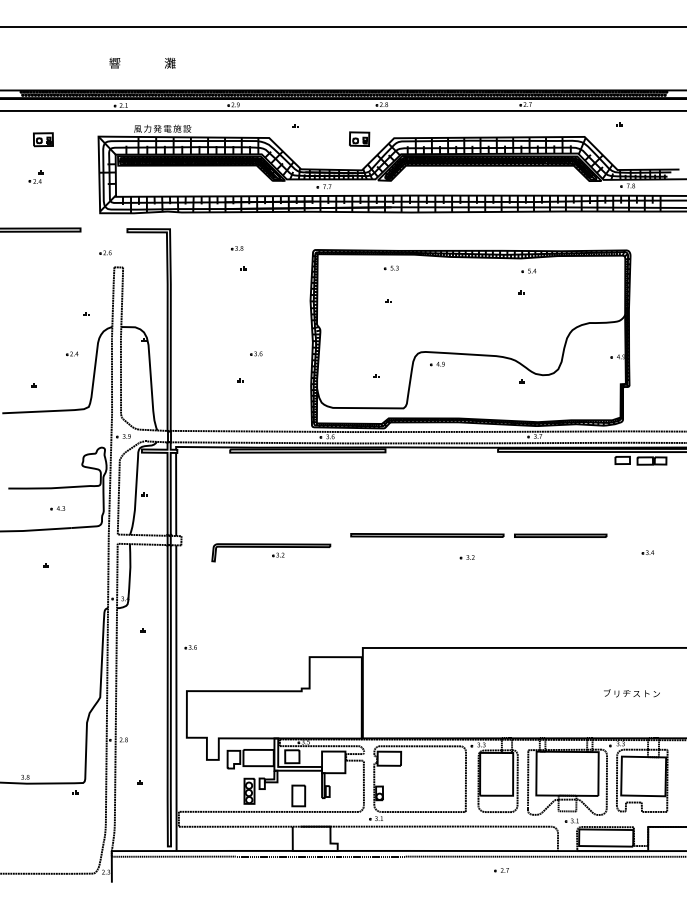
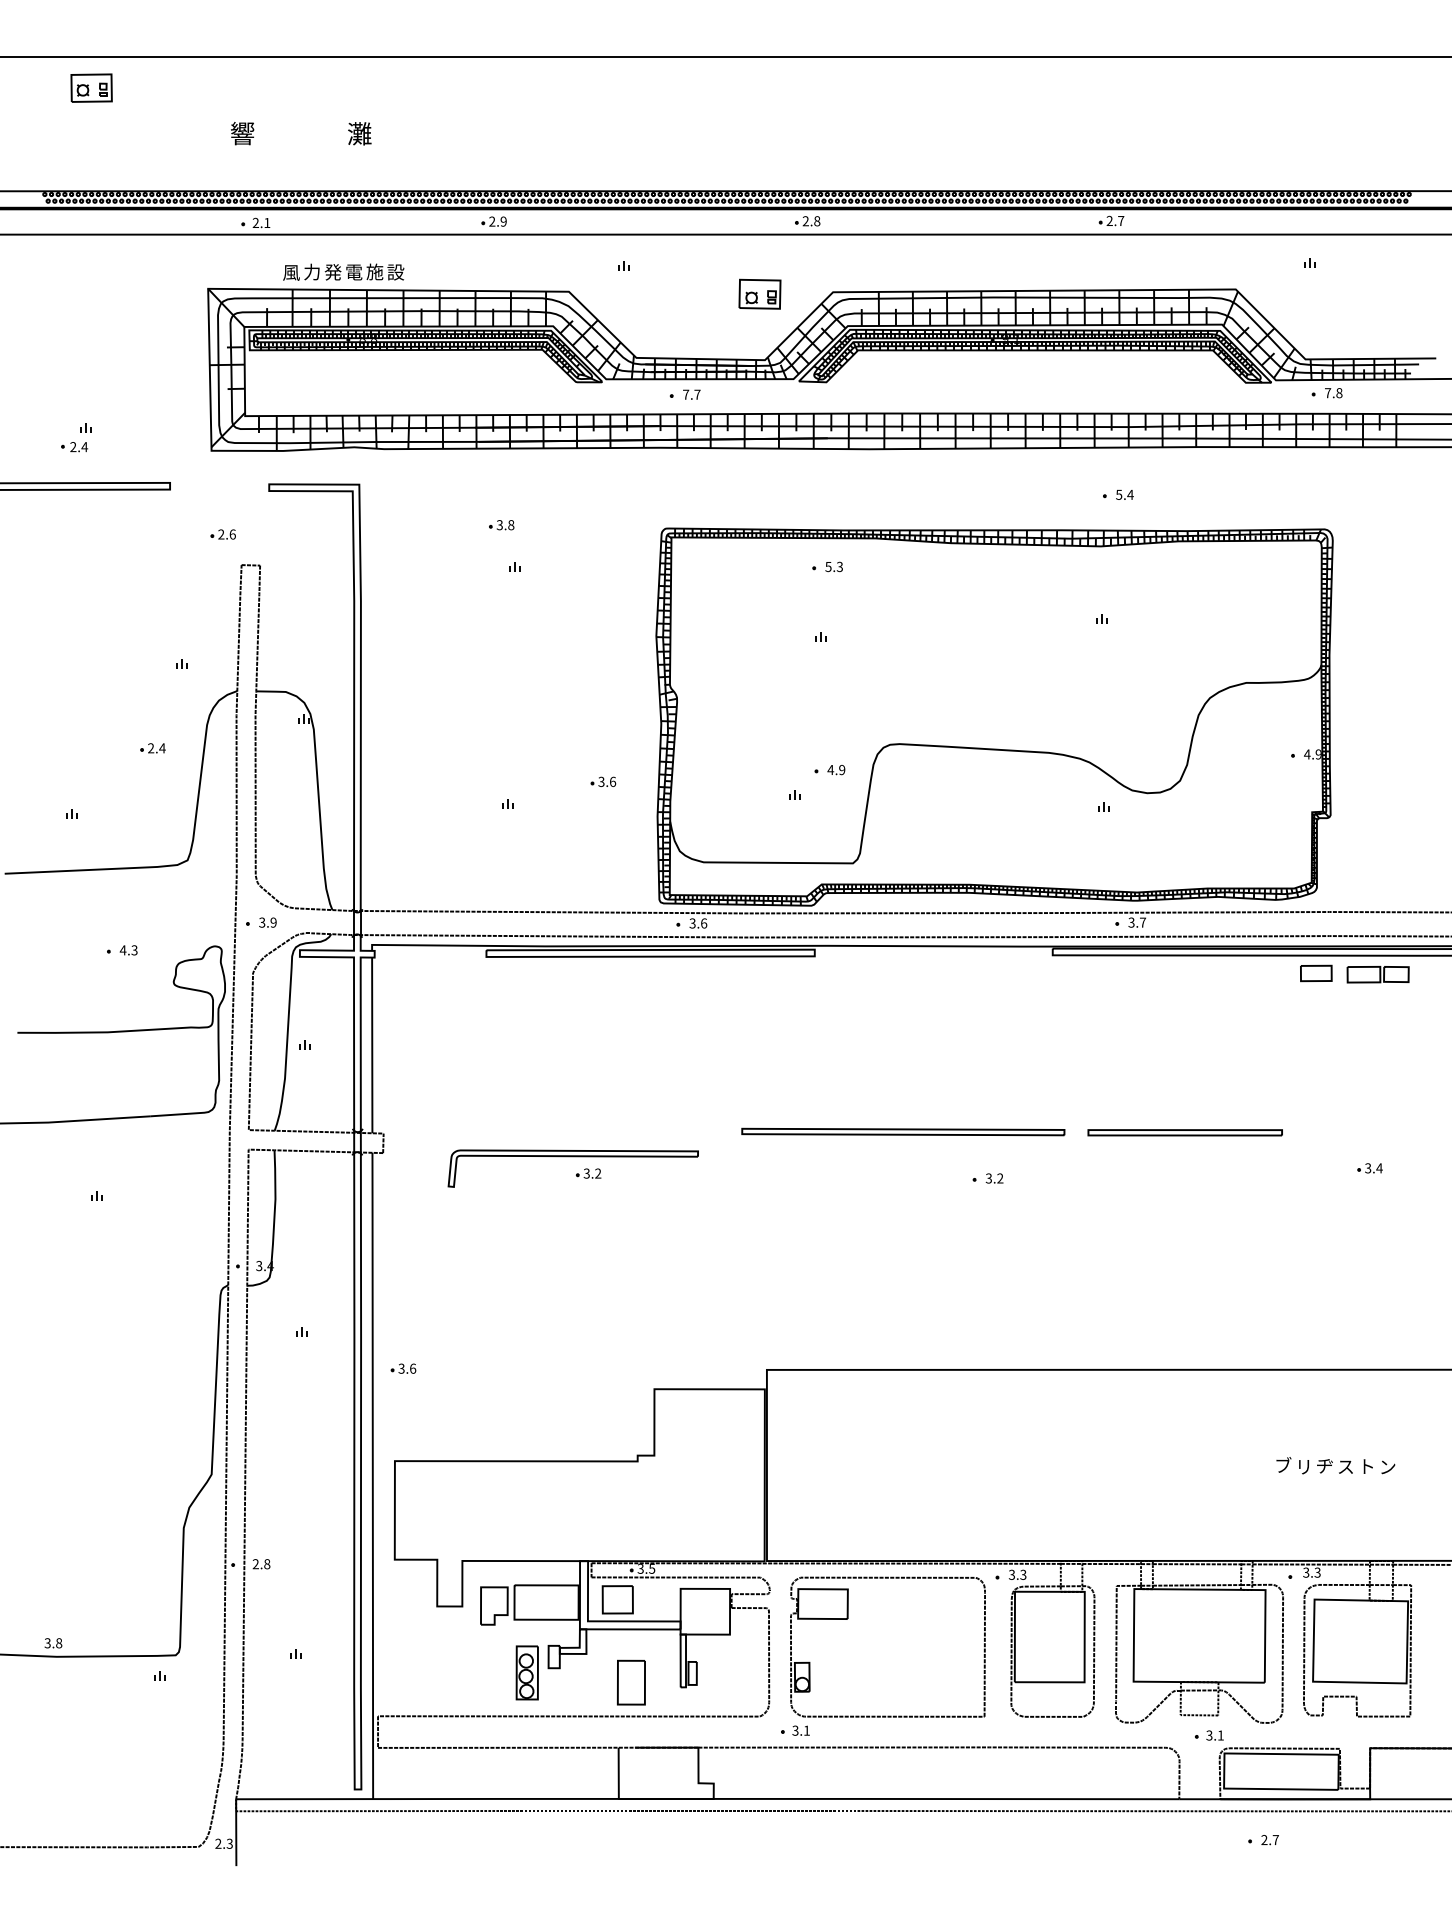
part: (43, 139) -> (91, 87), moved
part: (35, 176) -> (74, 436), moved
part: (528, 270) -> (1117, 493), moved
part: (256, 353) -> (603, 781), moved
part: (437, 363) -> (829, 768), moved
part: (57, 508) -> (121, 950), moved
part: (501, 870) -> (1262, 1840), moved

